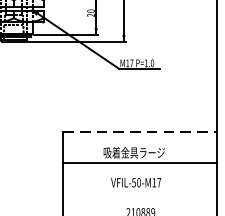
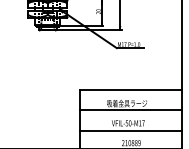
line: (140, 131) -> (131, 89), dashed -> solid
line: (139, 193) -> (130, 130), added

